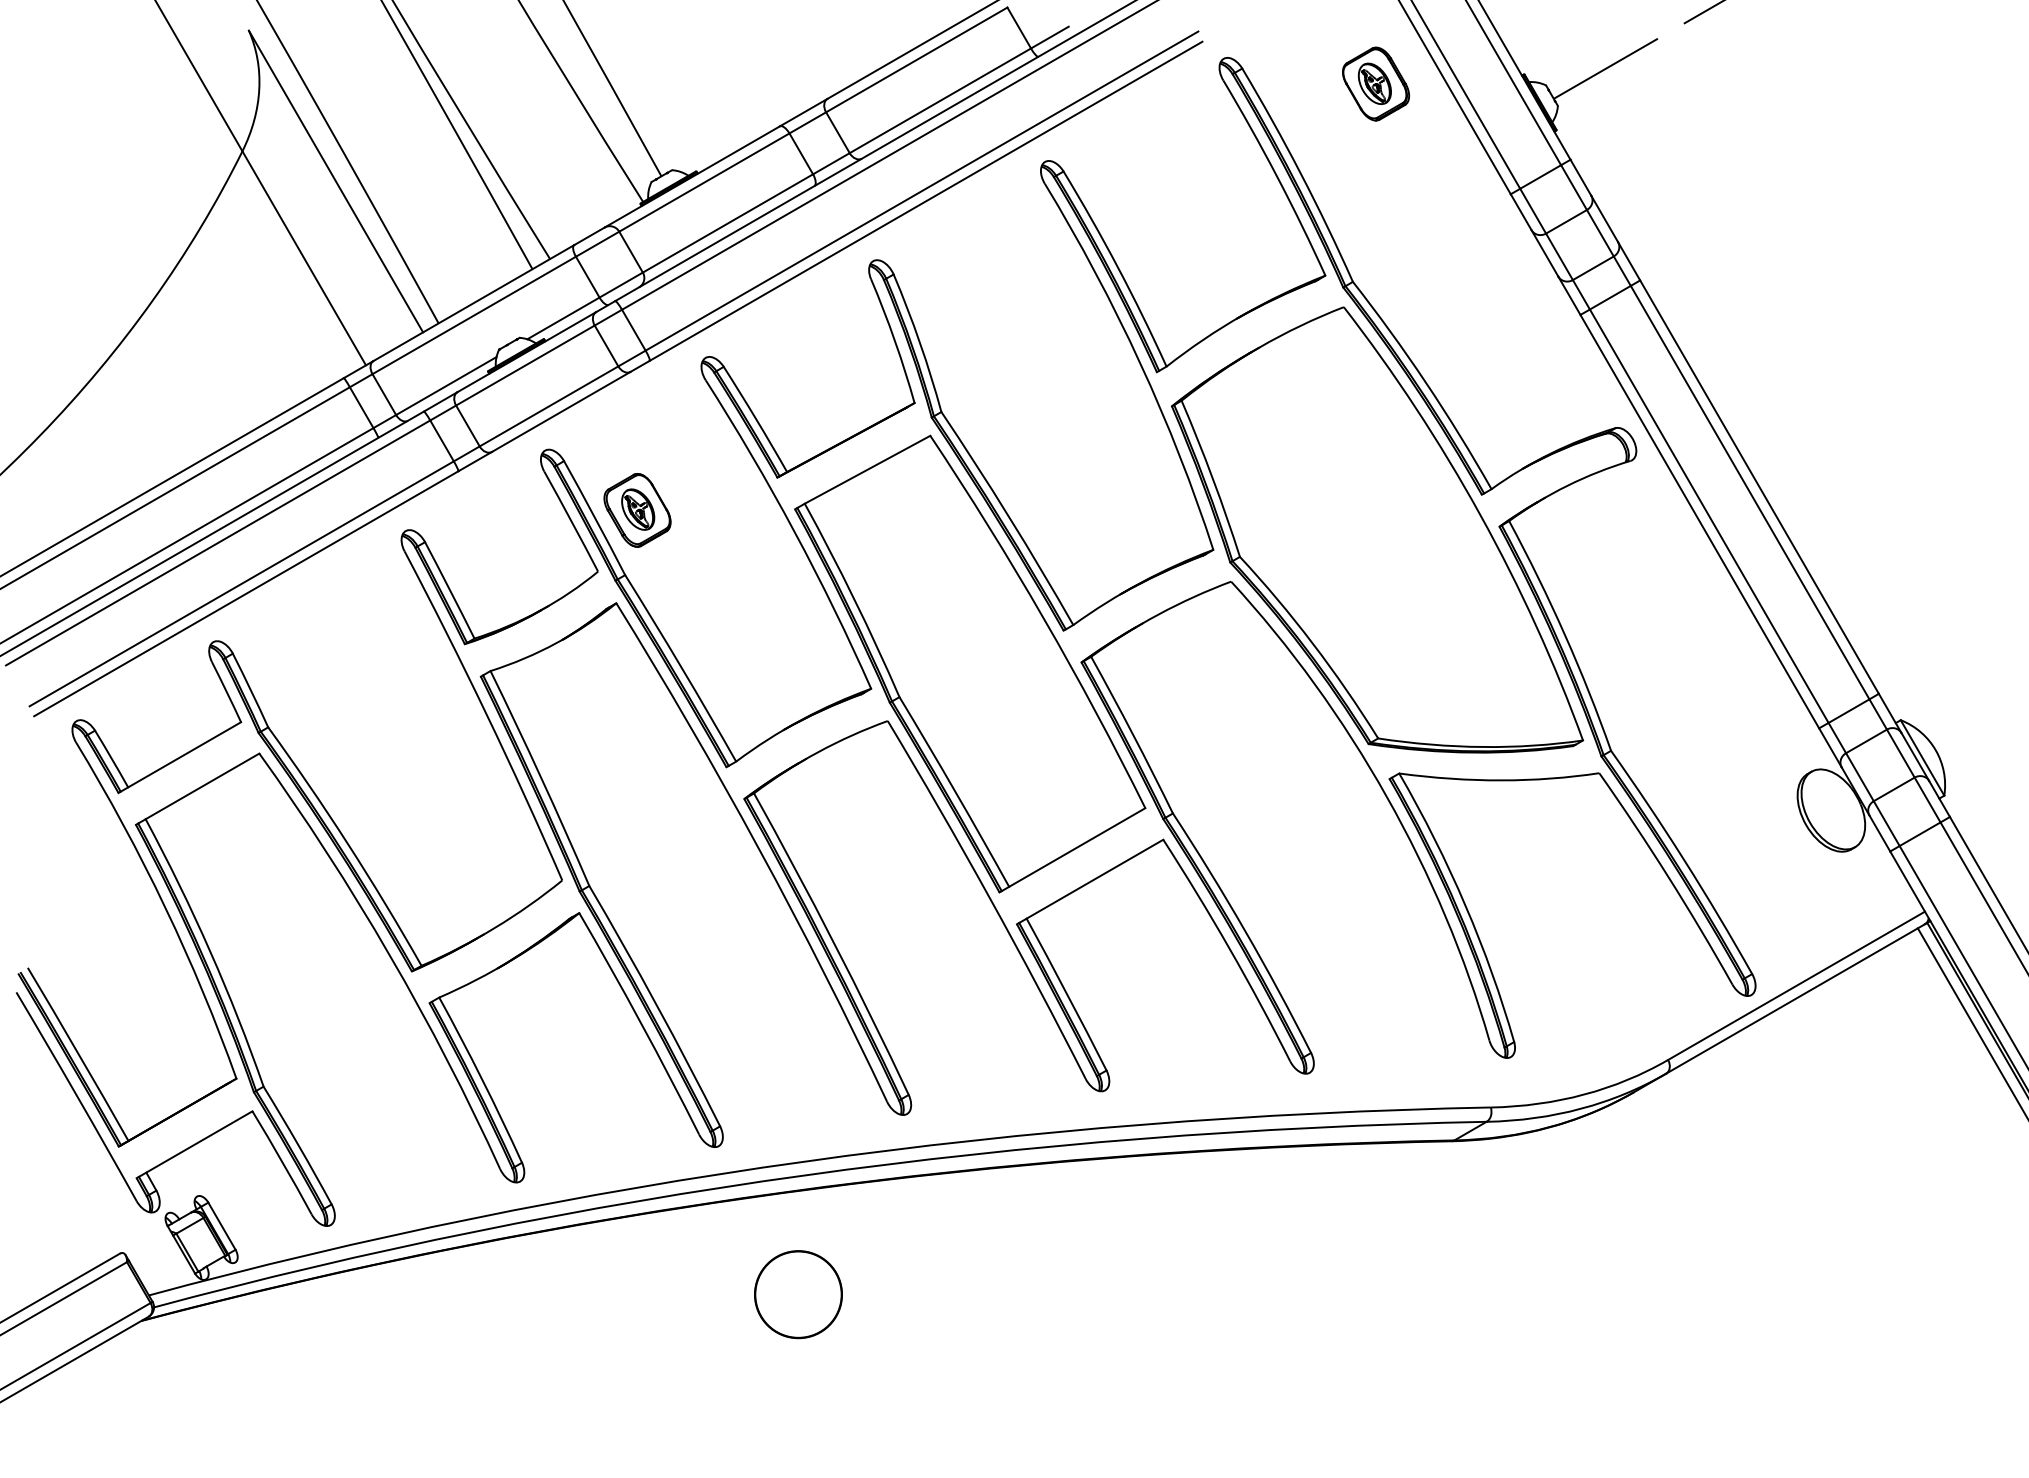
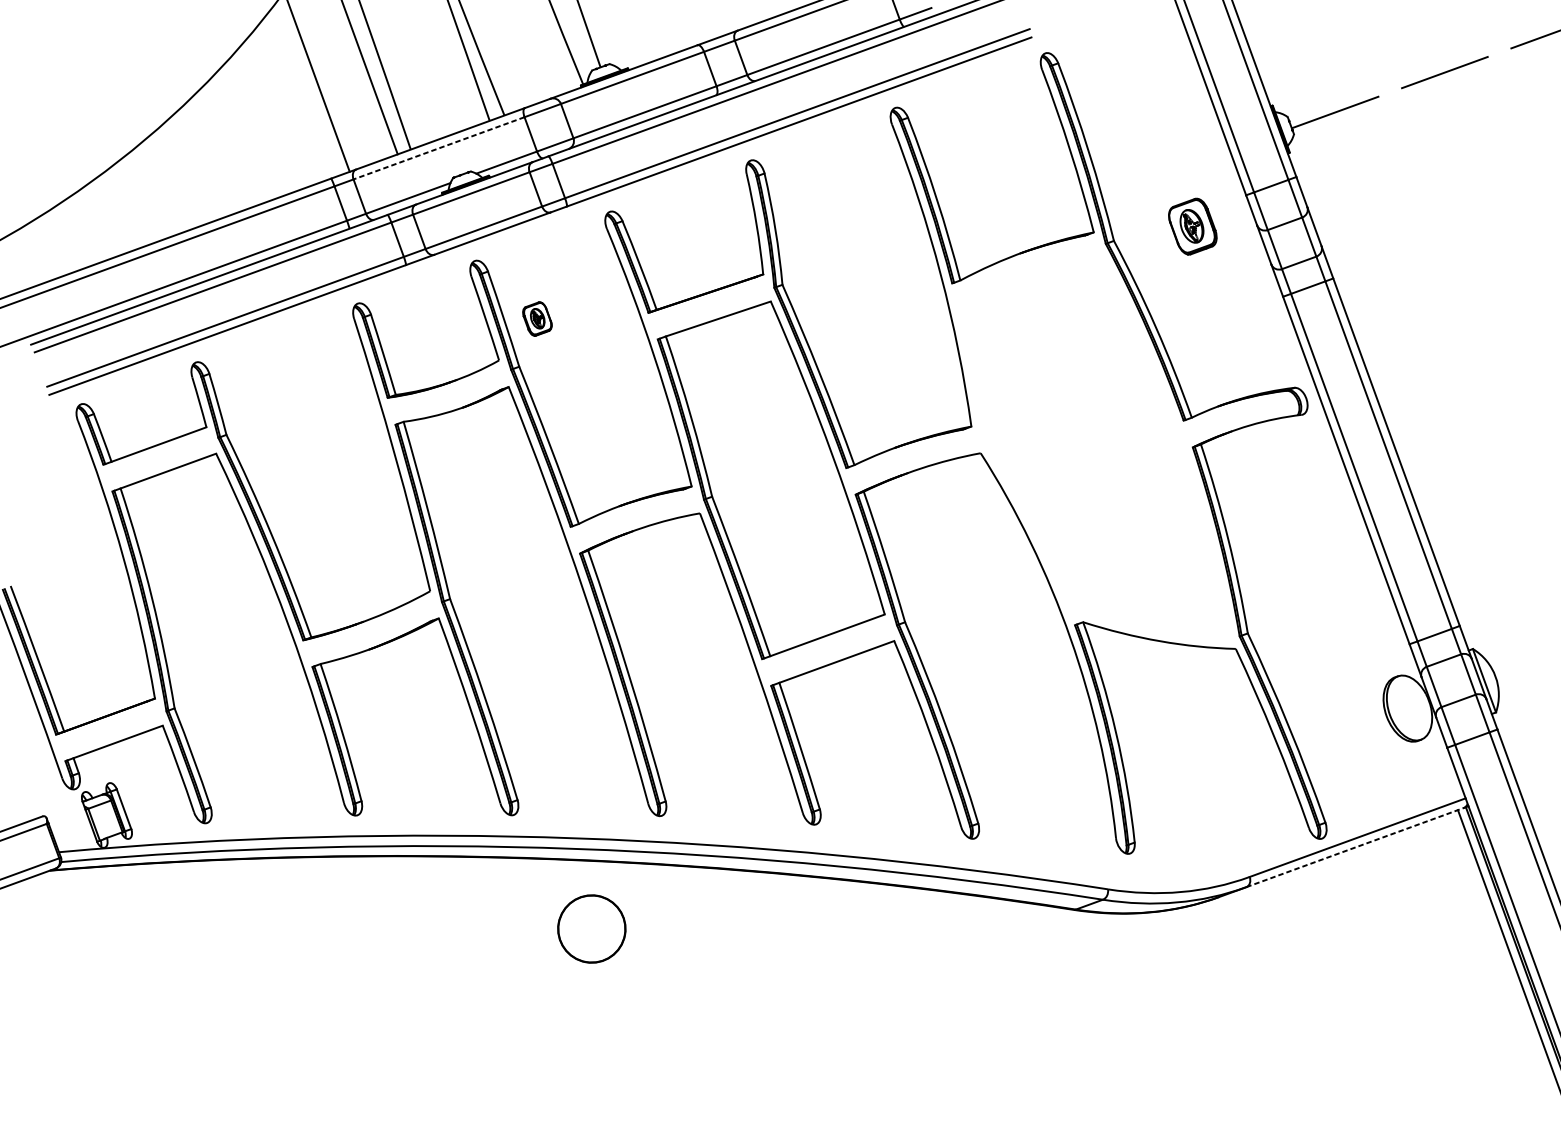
part: (1375, 83) -> (1192, 226), moved
line: (473, 315) -> (438, 148), solid -> dashed
part: (637, 510) -> (537, 319), size x0.6
part: (1377, 529) -> (1099, 433), removed
line: (1795, 998) -> (1355, 847), solid -> dashed
circle: (798, 1294) -> (591, 928), moved

